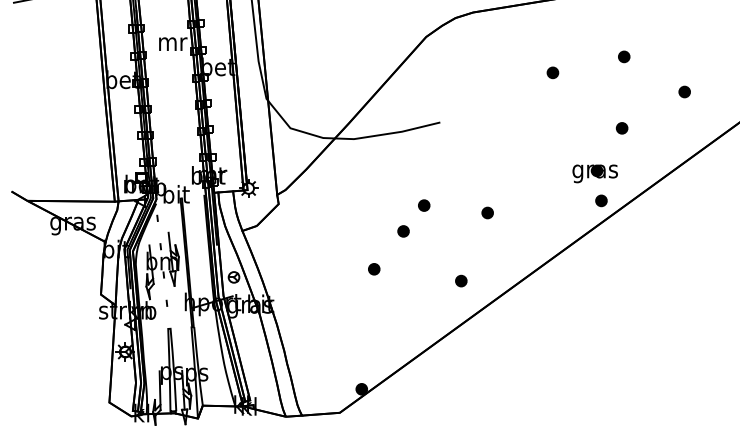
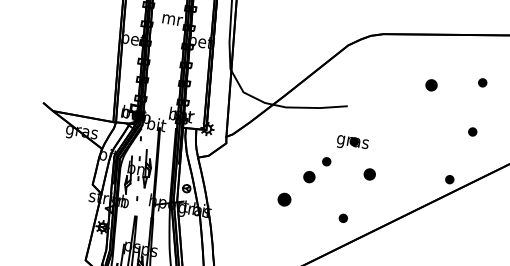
part: (552, 72) -> (431, 85), size x1.4
part: (594, 173) -> (352, 143), moved
part: (487, 212) -> (369, 174), size x1.4
part: (403, 231) -> (309, 177), size x1.4
part: (374, 269) -> (284, 199), size x1.6

